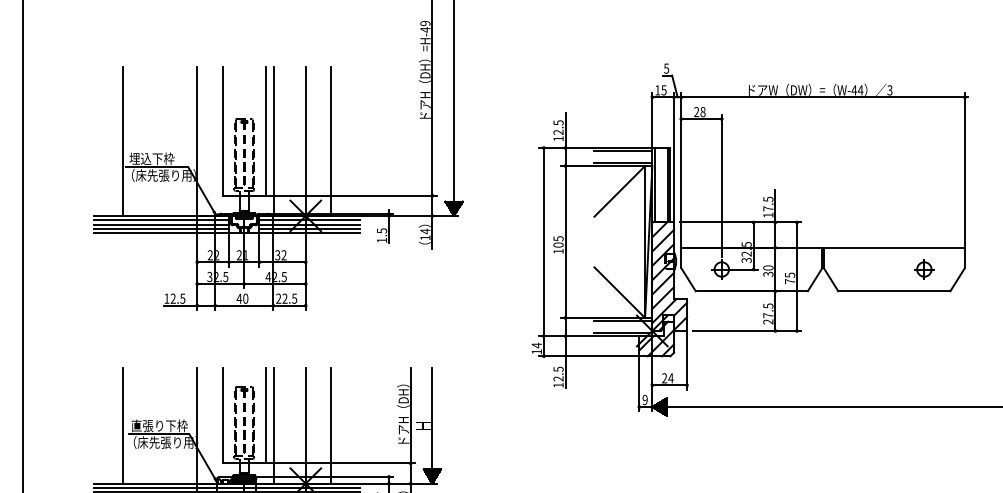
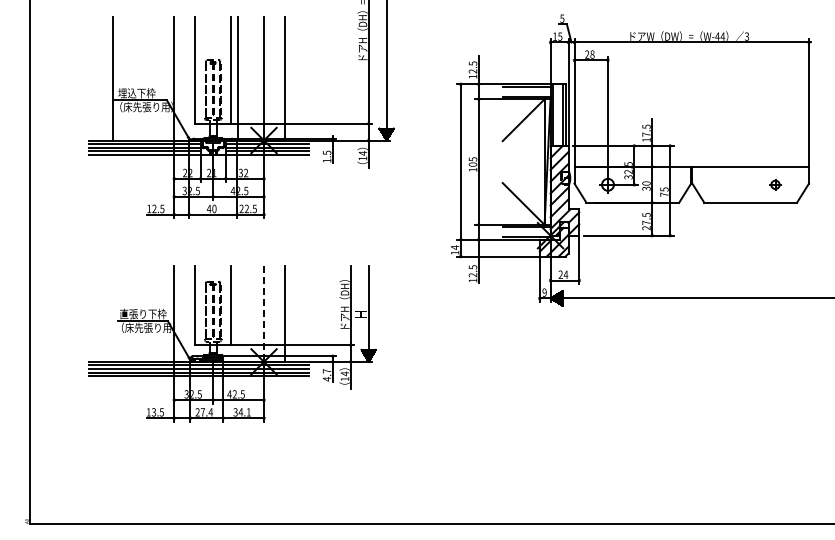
part: (924, 269) -> (775, 184), size x0.7
line: (122, 425) -> (112, 313), removed
line: (273, 425) -> (237, 313), removed
line: (306, 426) -> (264, 314), solid -> dashed

